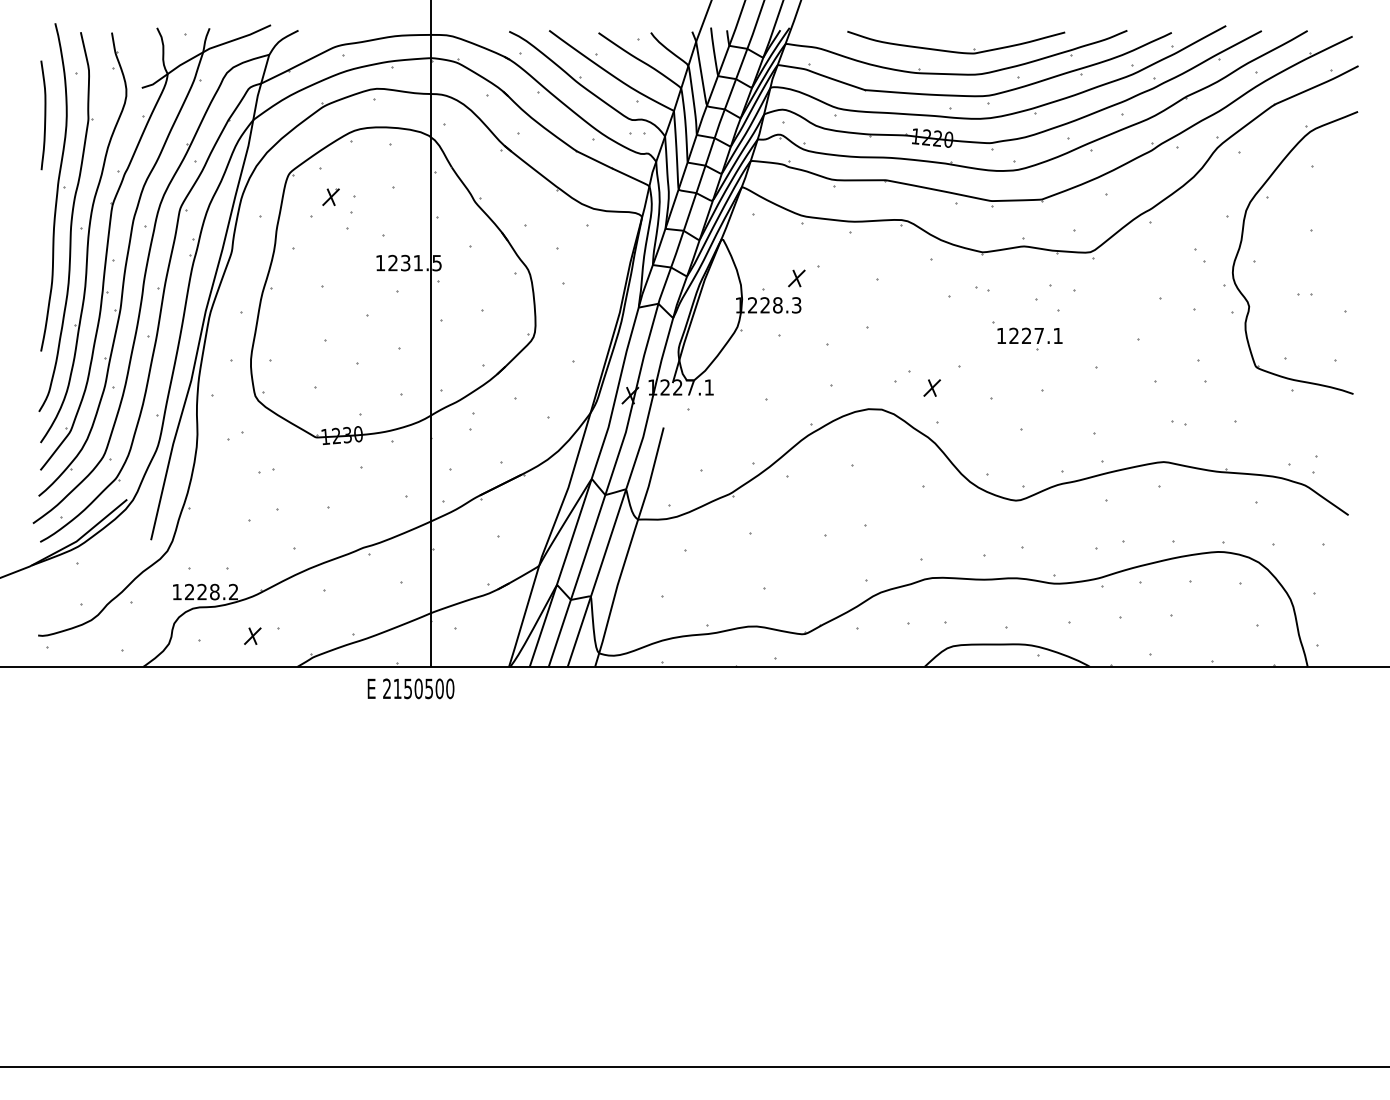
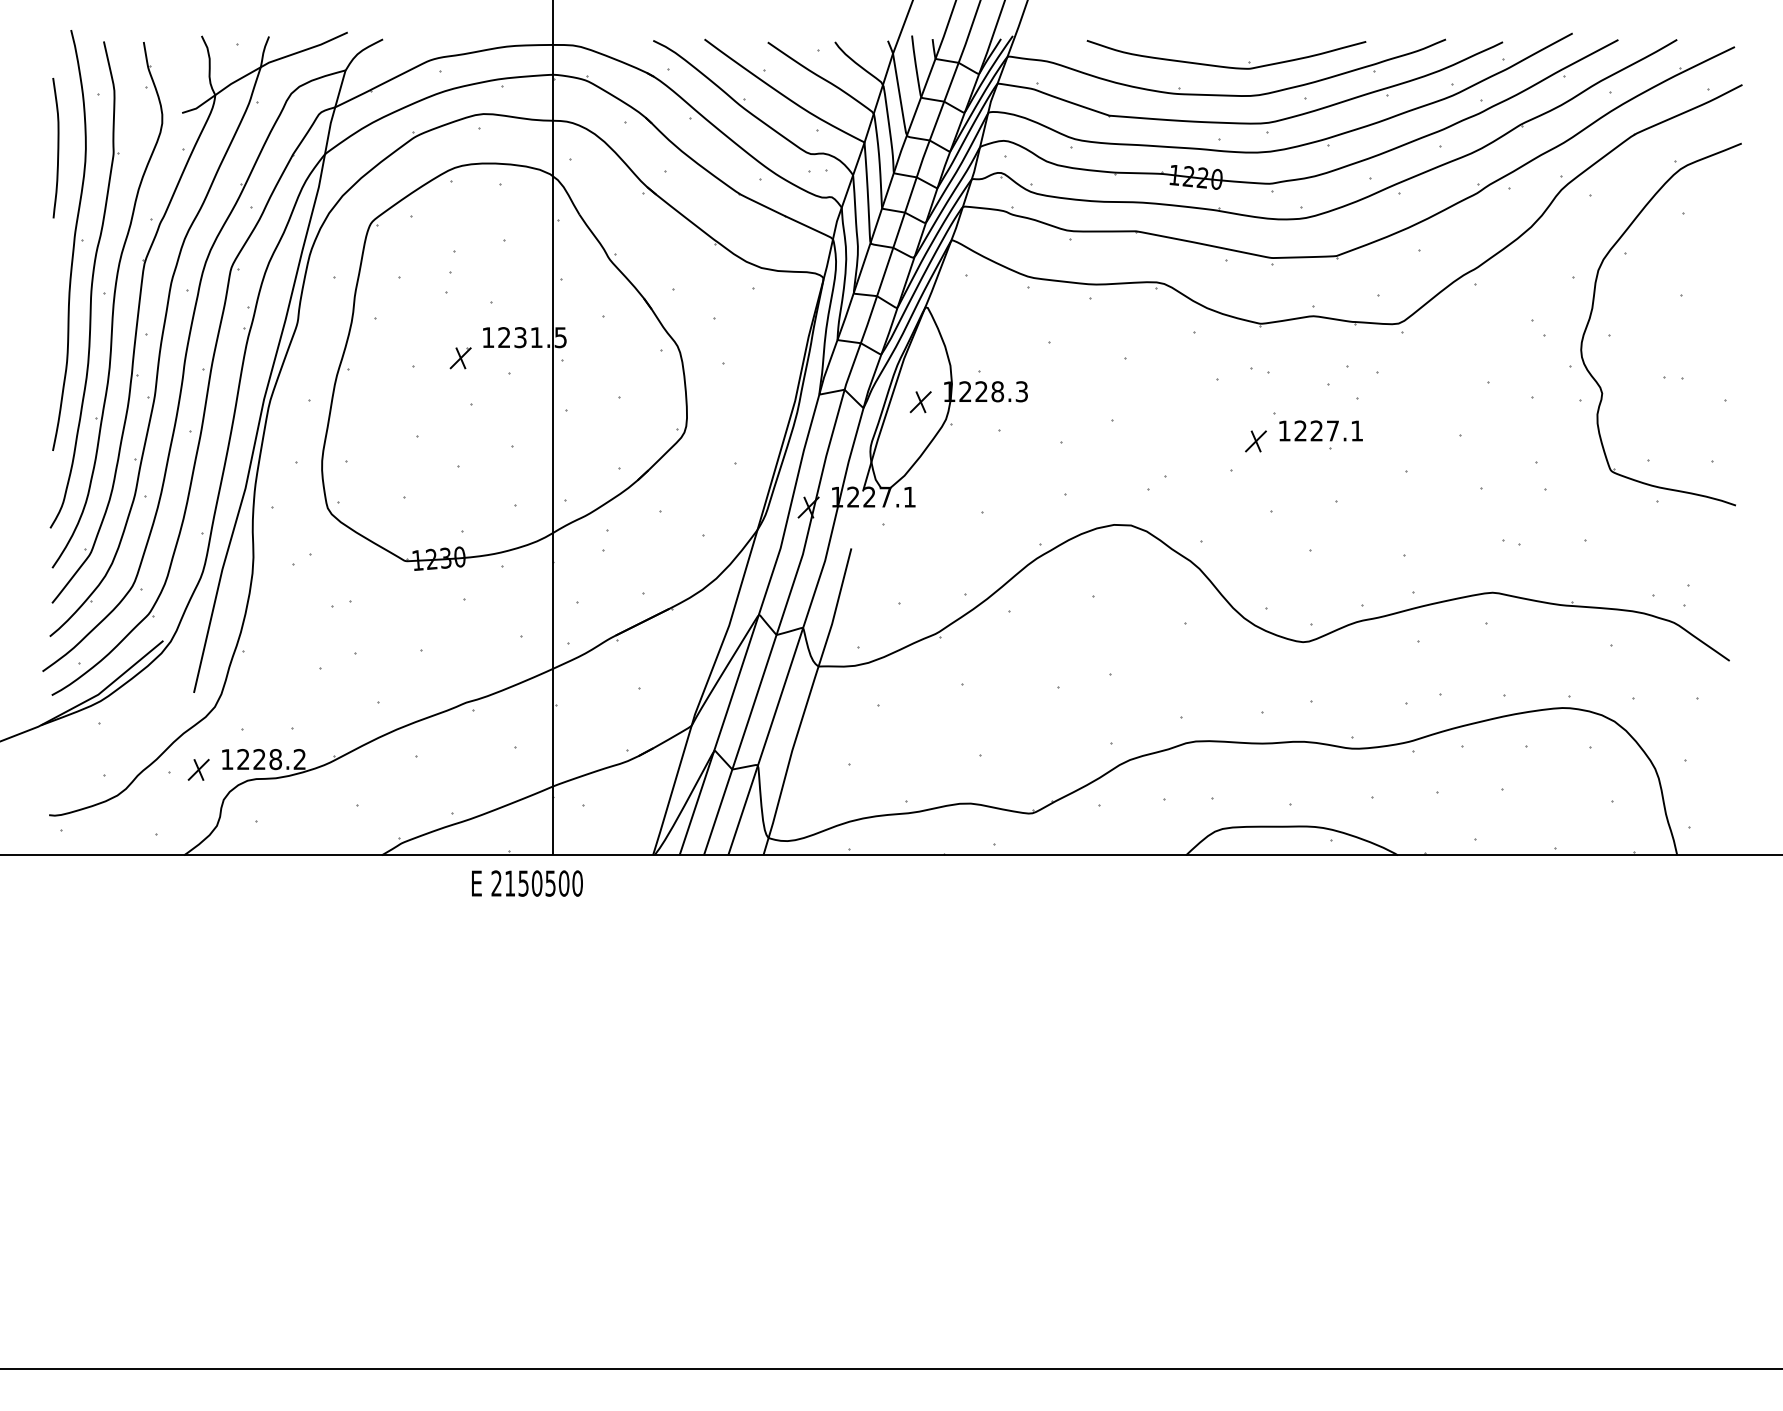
part: (330, 196) -> (459, 357), moved
part: (796, 278) -> (920, 402), moved
part: (931, 387) -> (1255, 440), moved
part: (252, 635) -> (198, 768), moved

